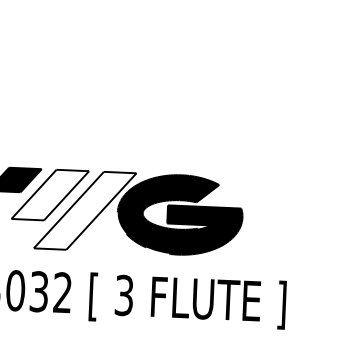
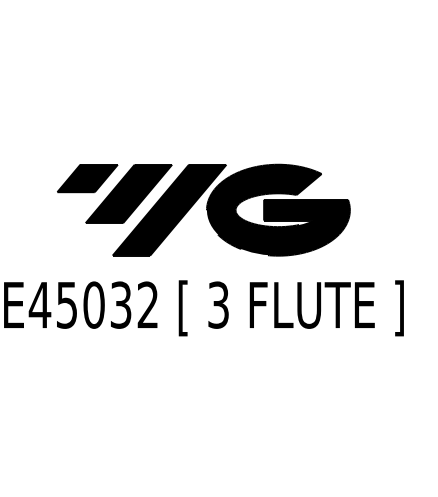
fill: (49, 194) -> (128, 193), added
fill: (85, 210) -> (169, 209), added

